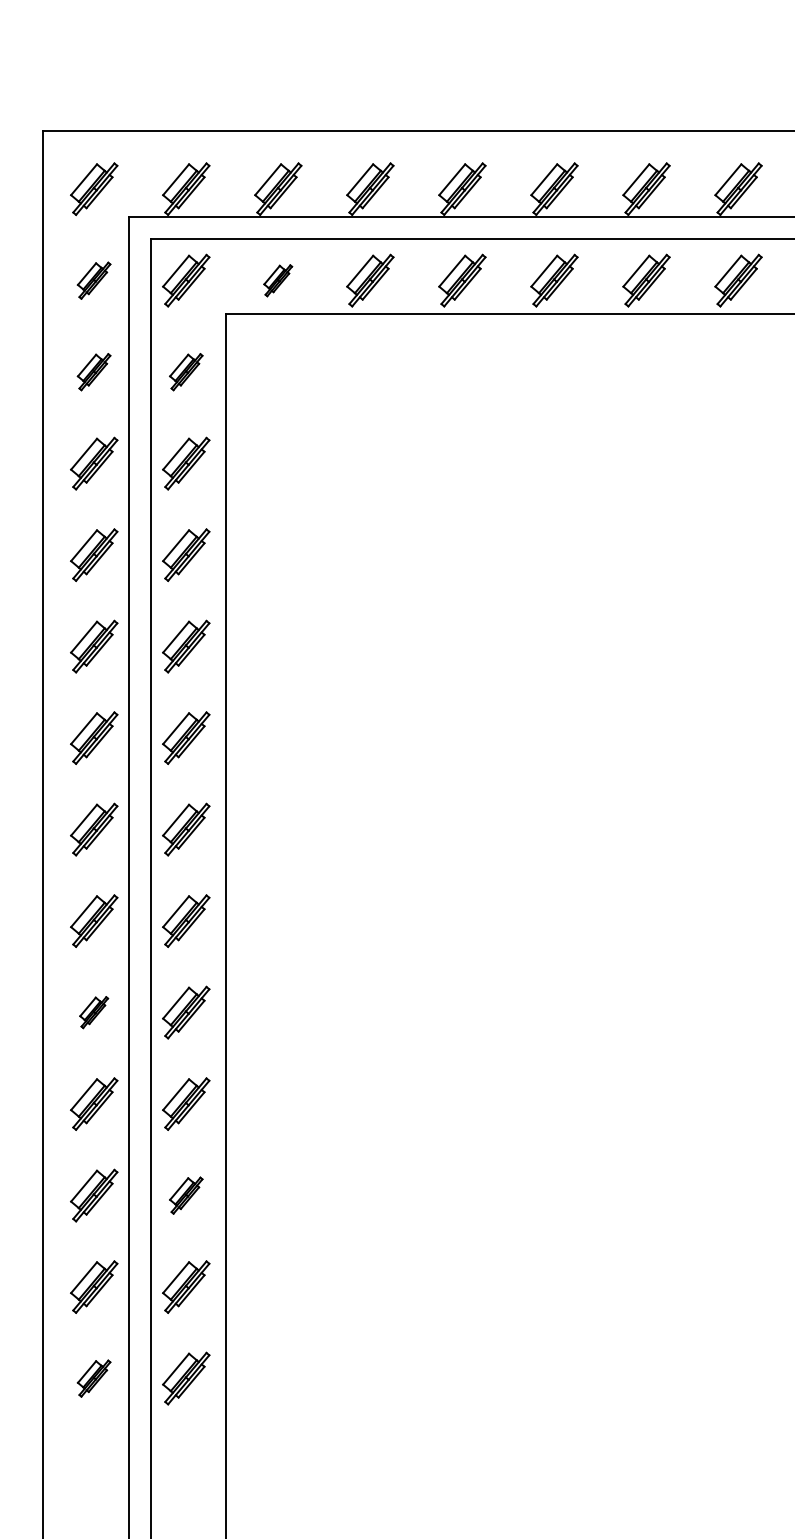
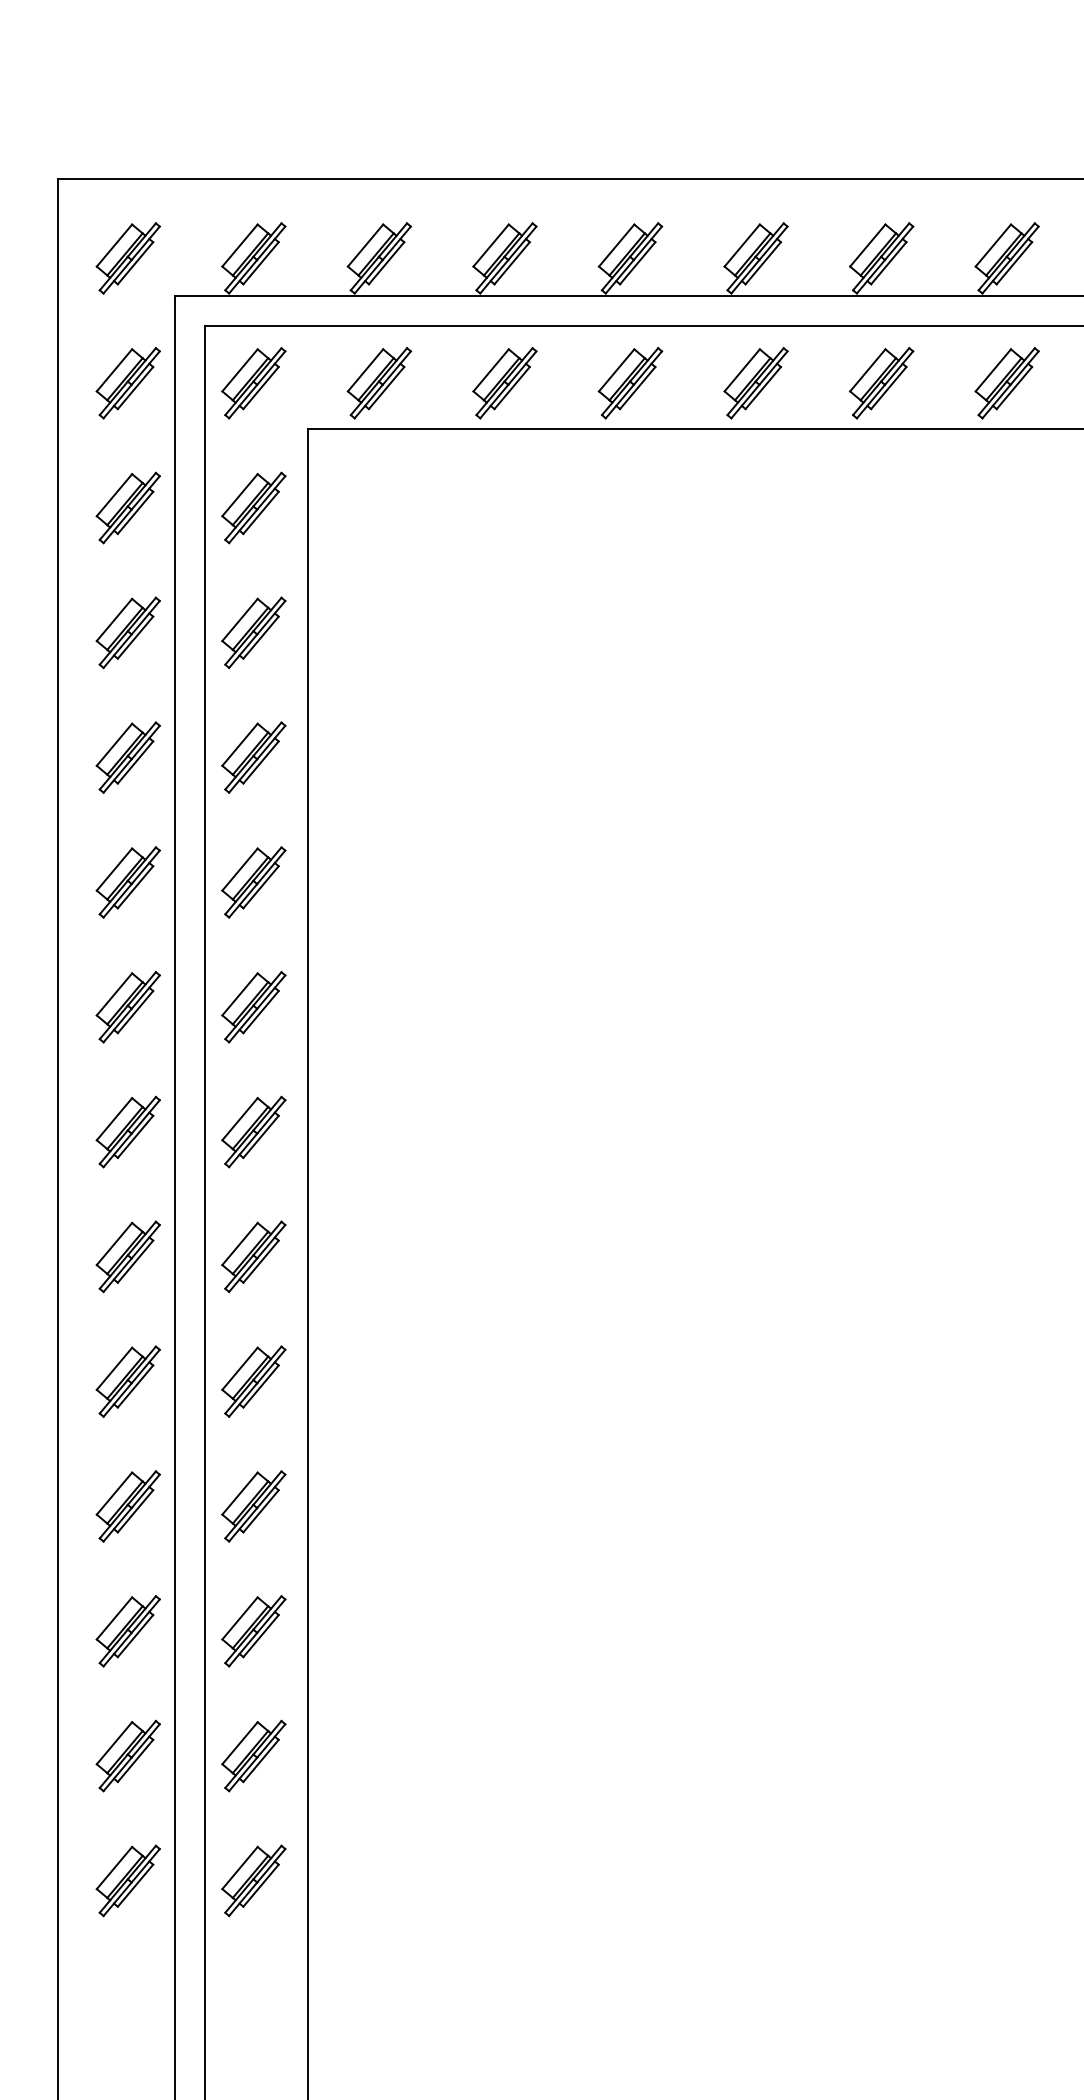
part: (93, 280) -> (127, 383), size x1.43
part: (277, 280) -> (378, 383), size x1.67
part: (93, 371) -> (127, 507), size x1.43
part: (186, 371) -> (253, 507), size x1.43
part: (93, 1012) -> (127, 1381), size x1.67
part: (186, 1195) -> (253, 1631), size x1.43
part: (93, 1378) -> (127, 1880), size x1.43

